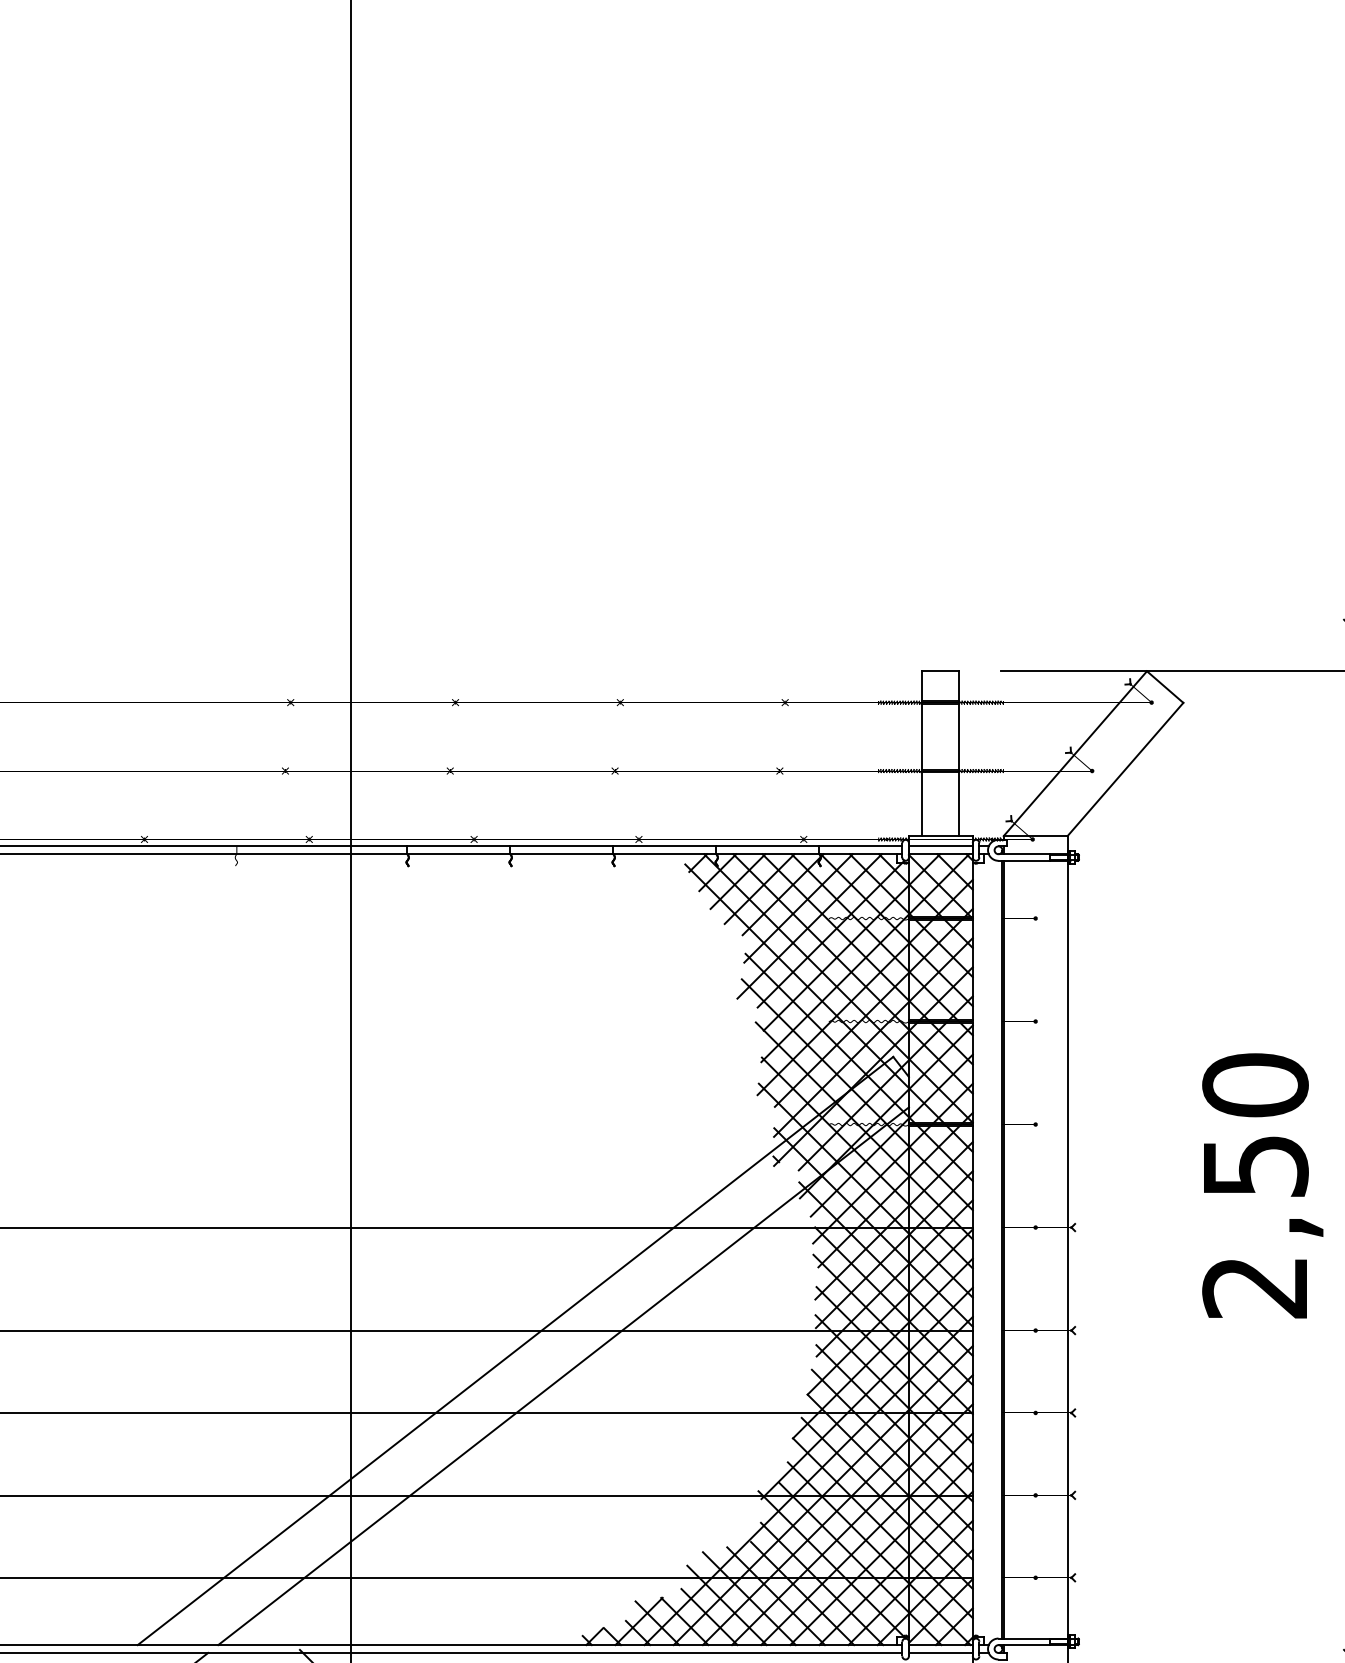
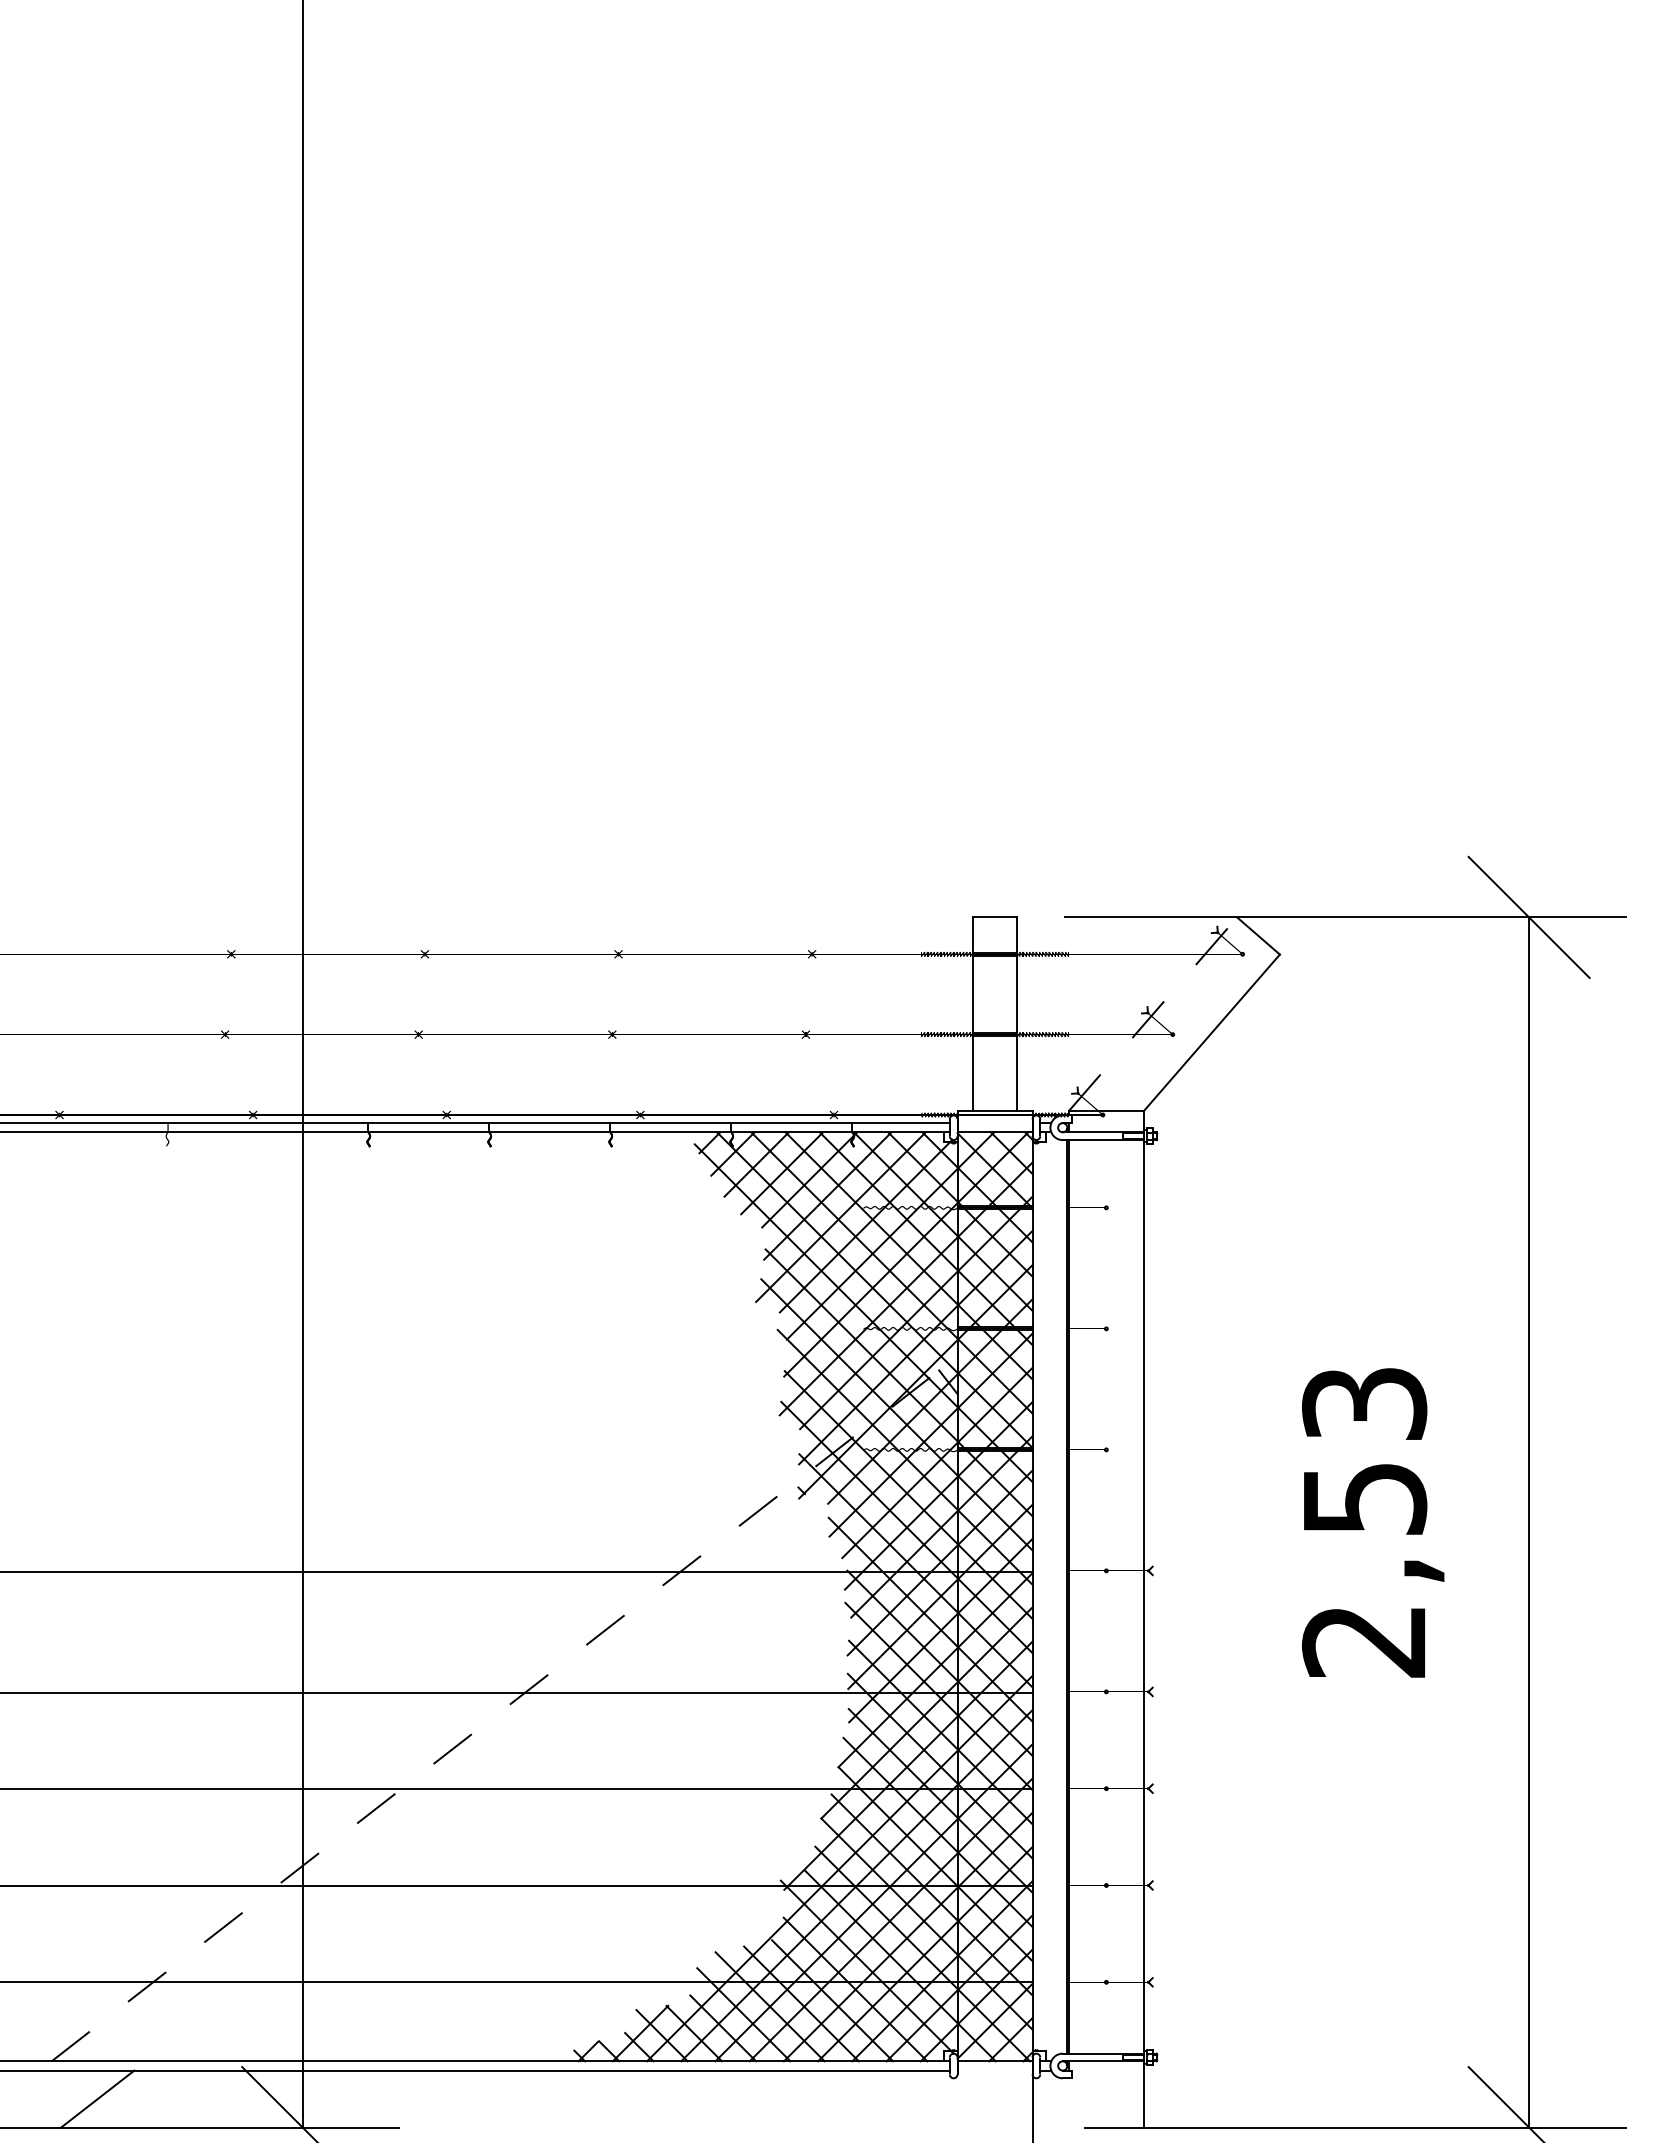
line: (1075, 753) -> (1153, 1013), solid -> dashed
line: (940, 846) -> (994, 1123), removed
text: (1255, 1085) -> (1364, 1403), 2,50 -> 2,53
line: (515, 1350) -> (495, 1715), solid -> dashed
line: (563, 1376) -> (551, 1745), removed
line: (940, 1652) -> (994, 2070), removed

